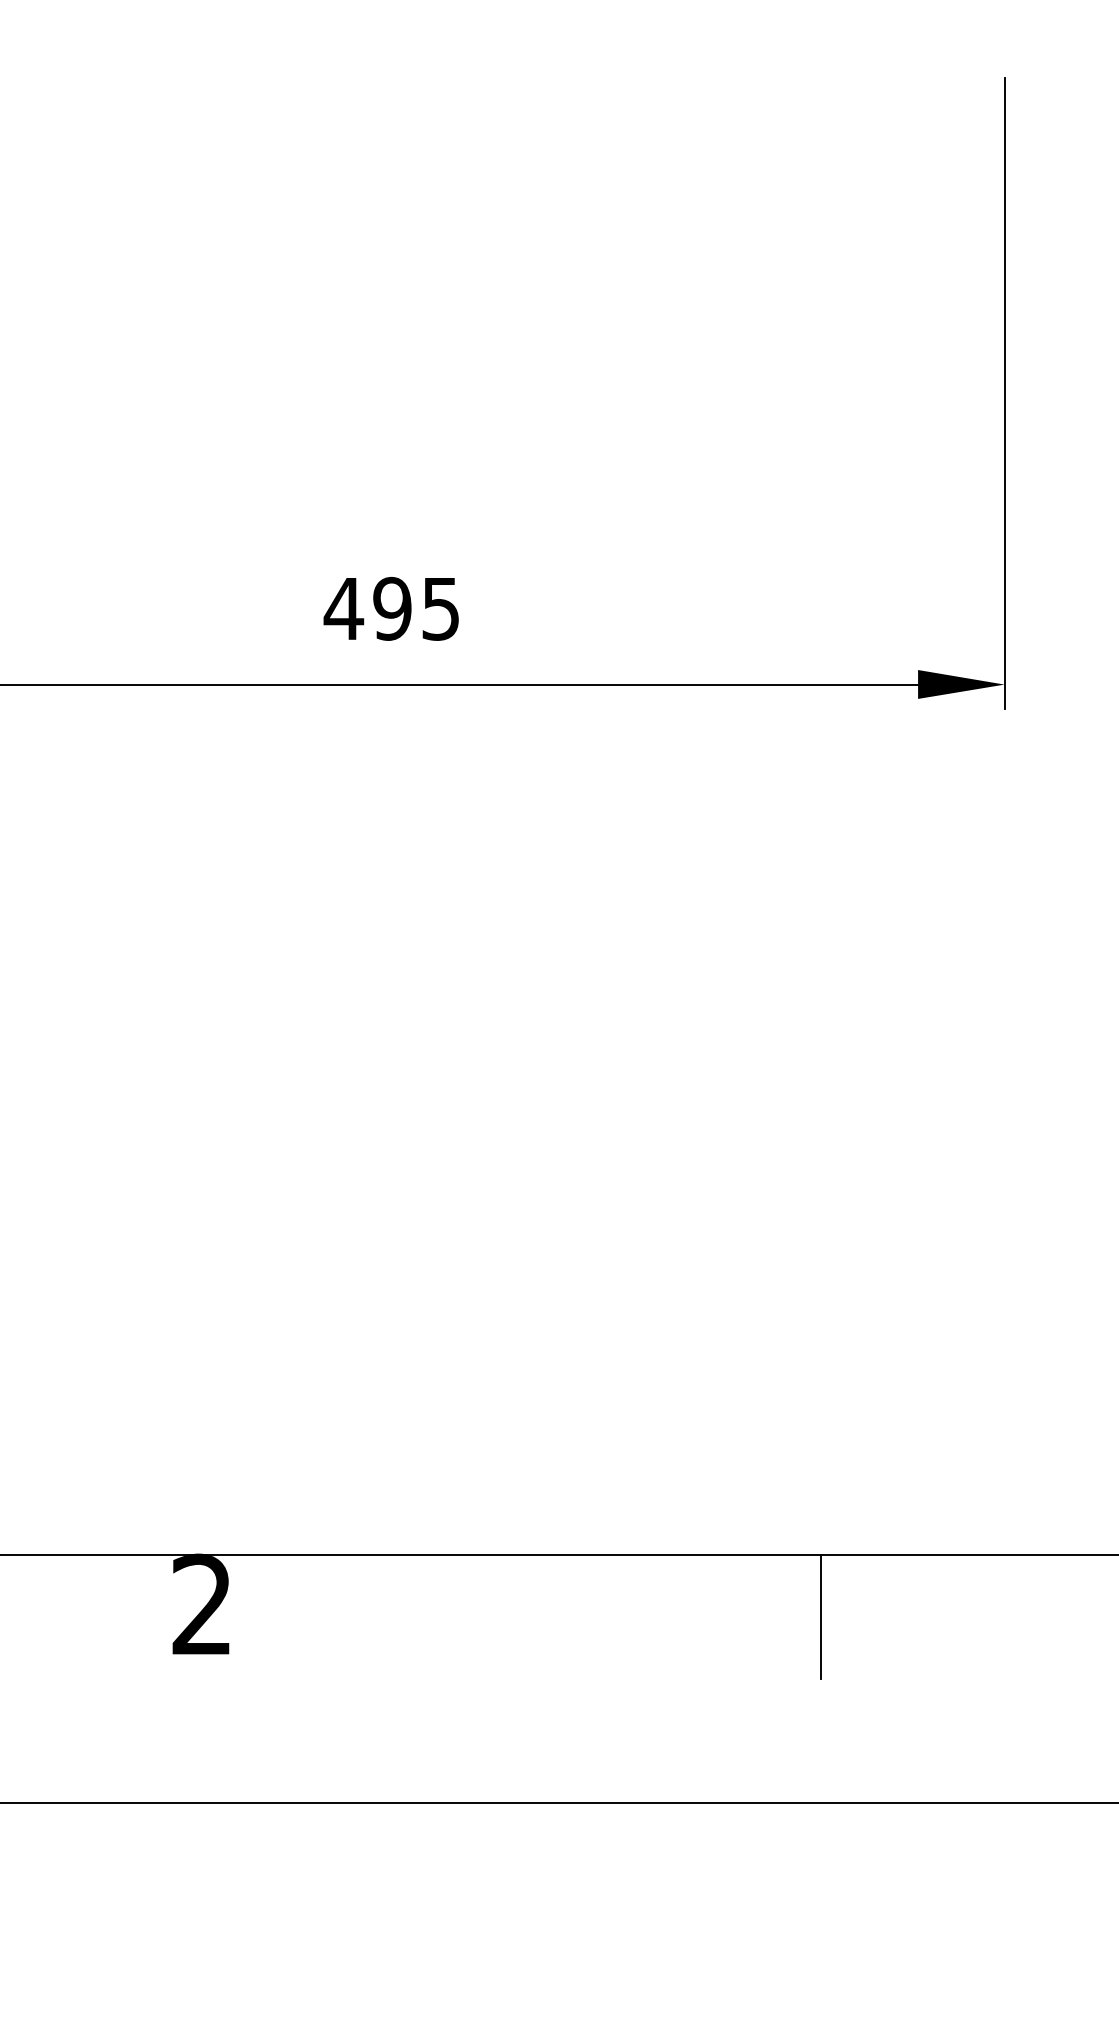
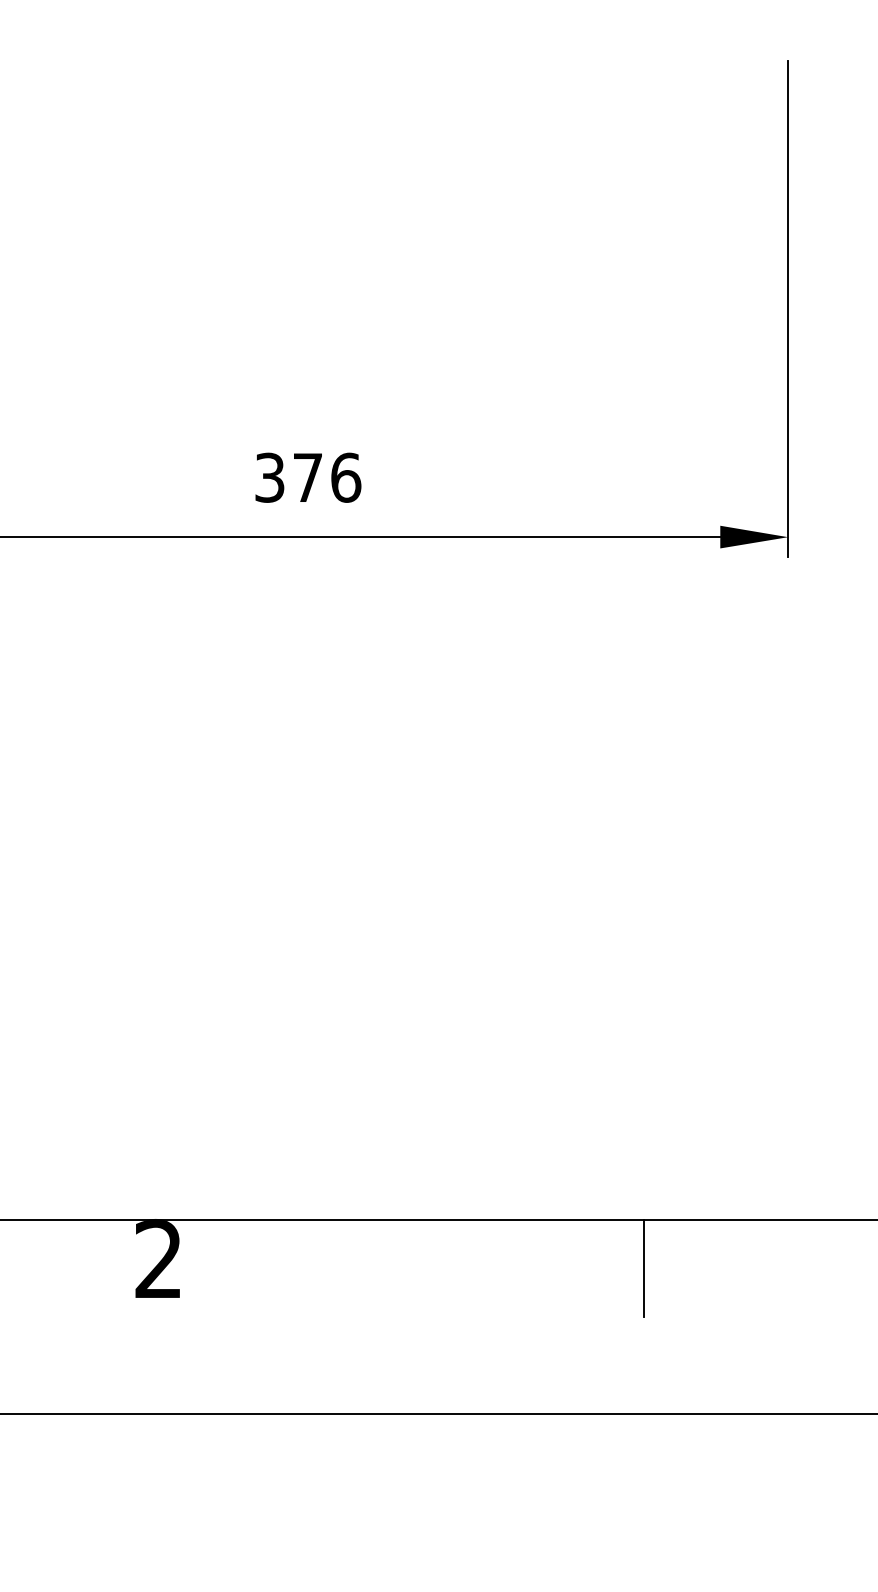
text: (391, 608) -> (307, 477), 495 -> 376

